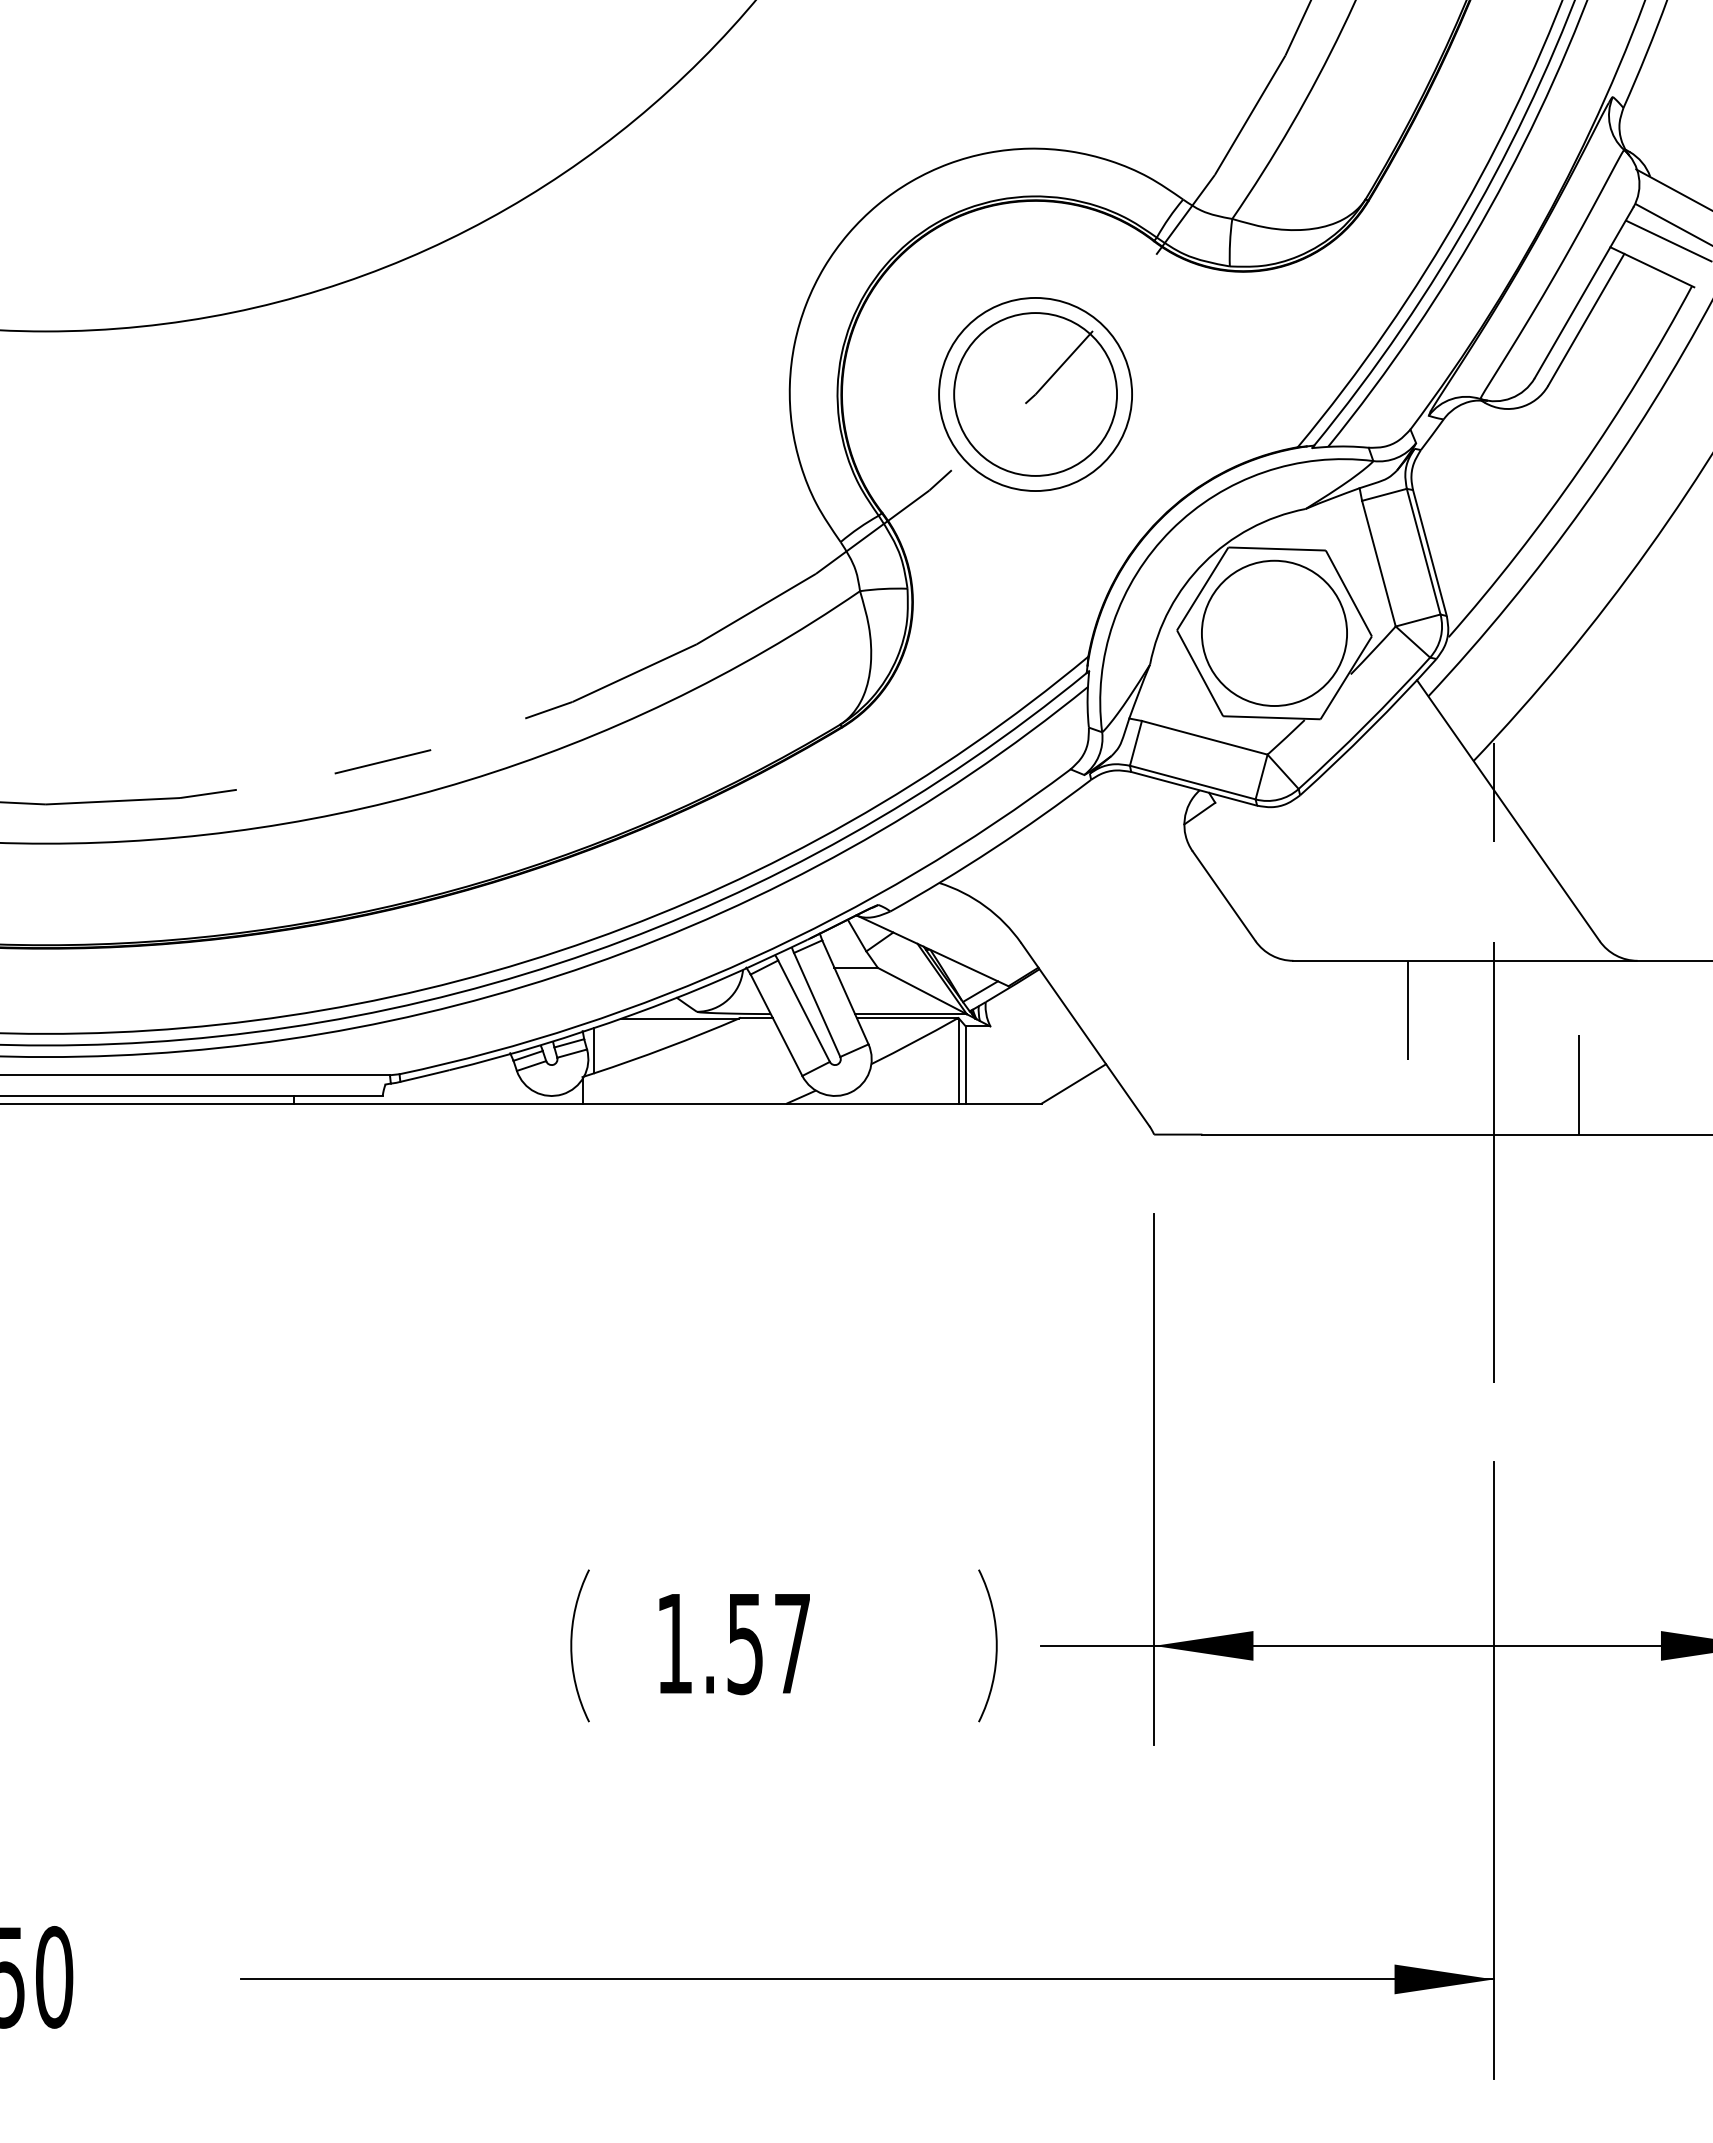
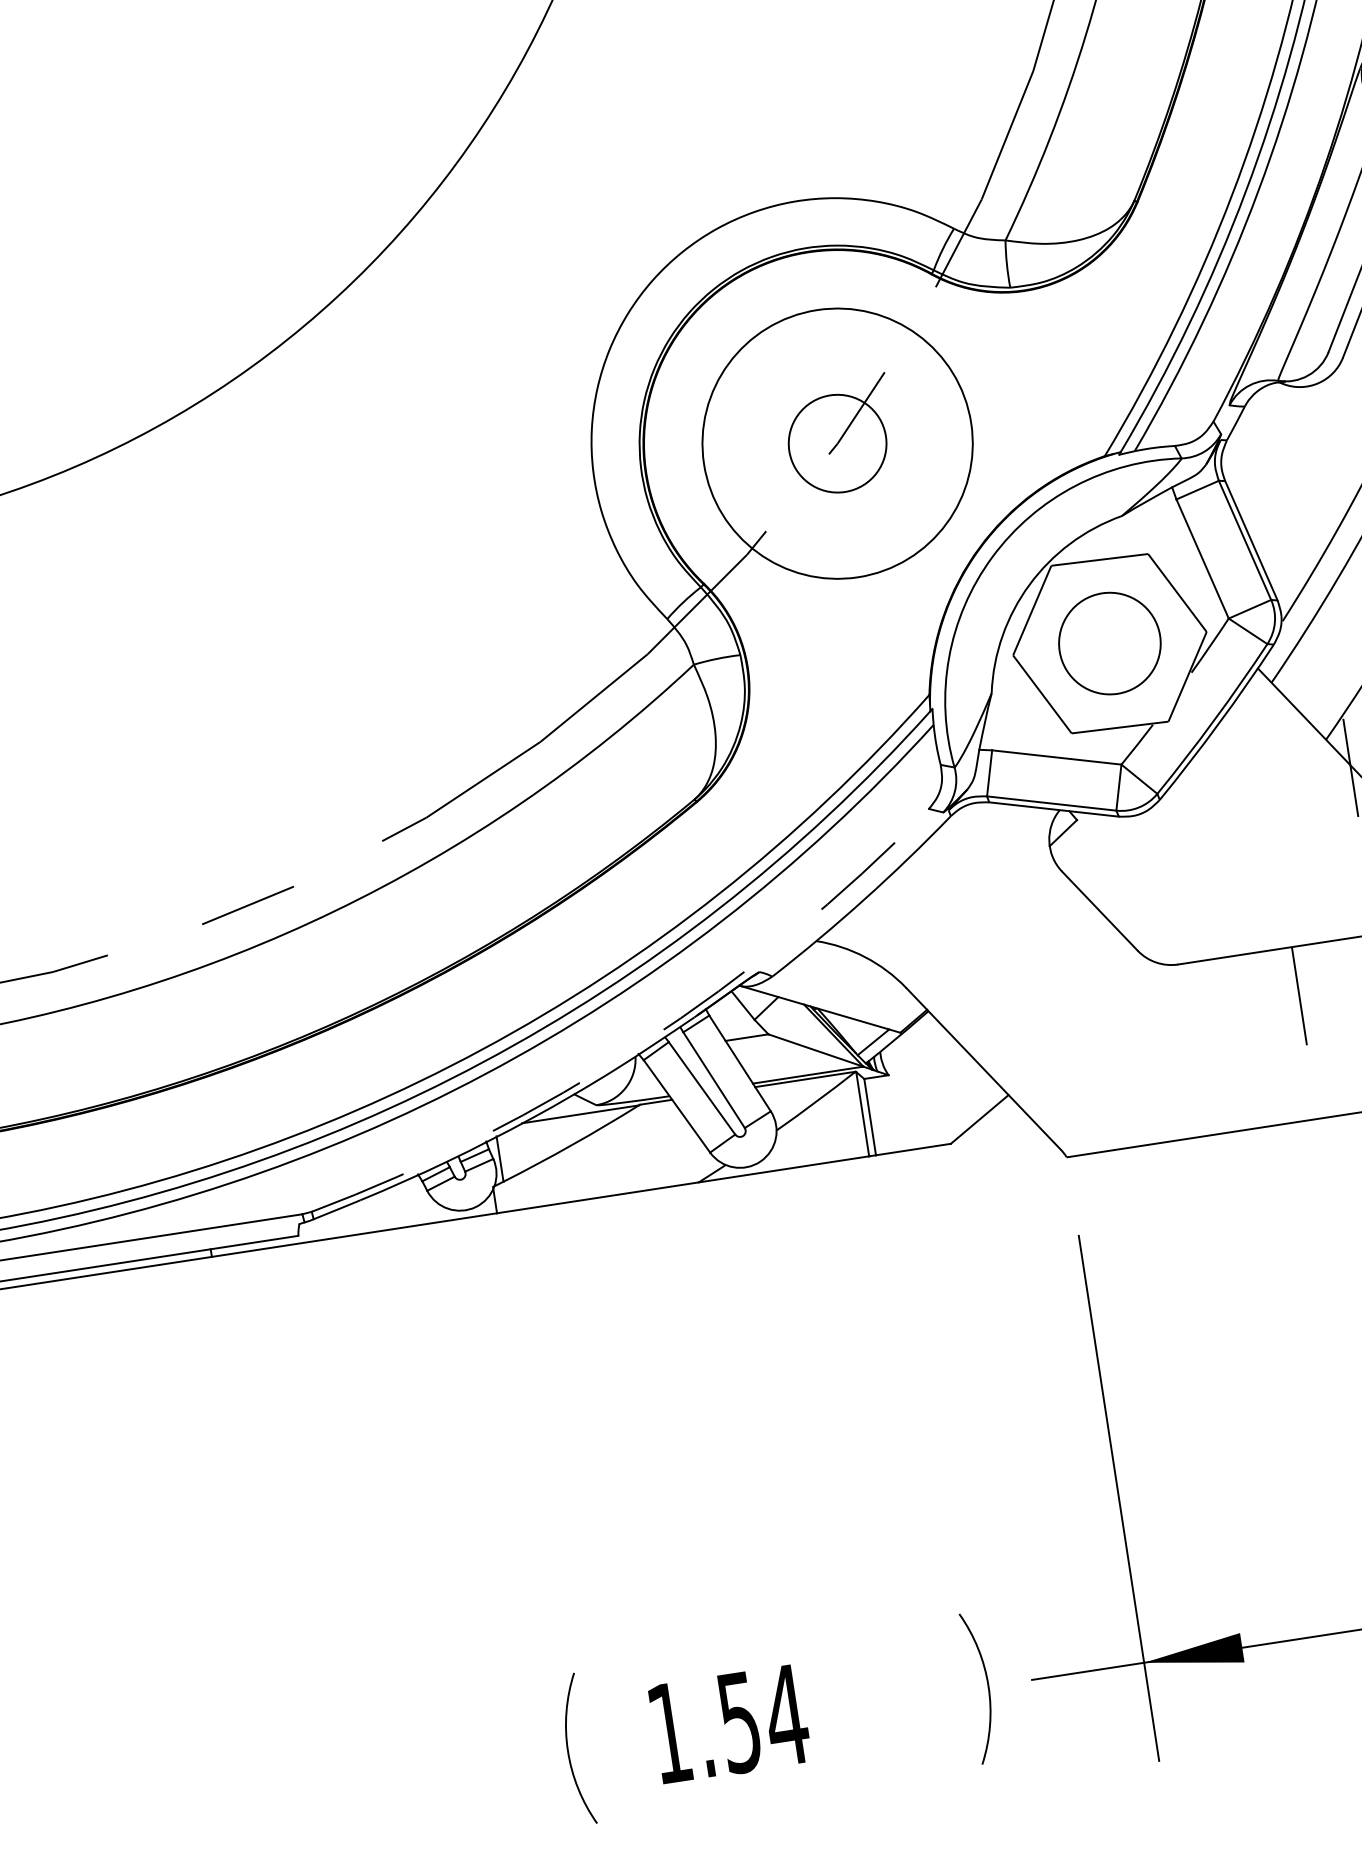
circle: (1035, 394) -> (837, 443), size x0.6
circle: (1035, 394) -> (837, 443), size x1.4
circle: (1274, 632) -> (1109, 642), size x0.7
arc: (751, 958) -> (642, 1044), solid -> dashed
text: (792, 1643) -> (786, 1715), 1.57 -> 1.54

